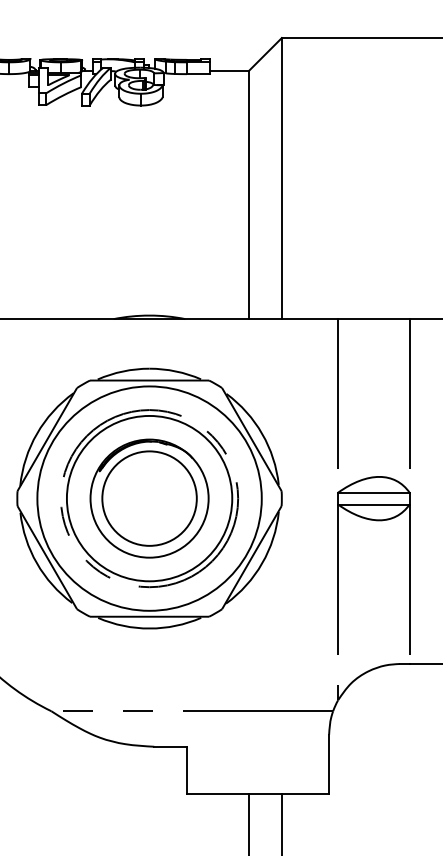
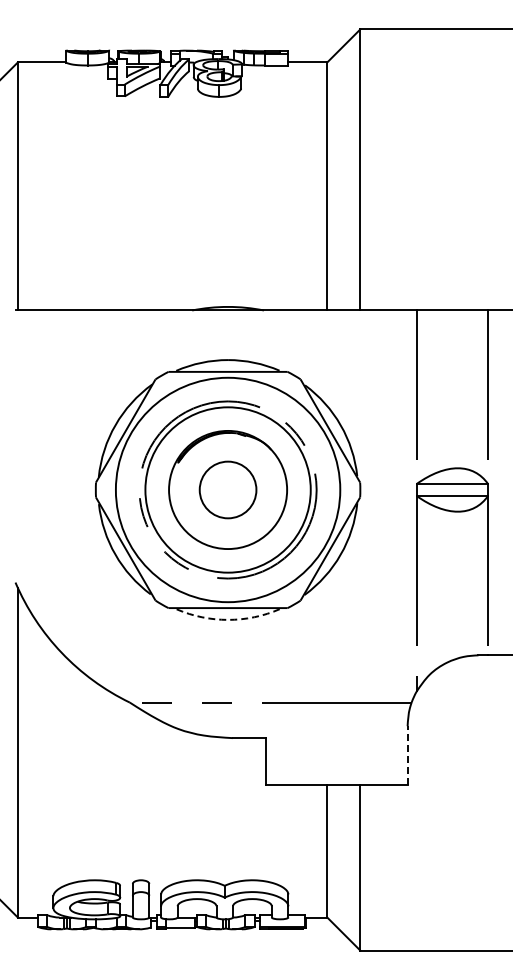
circle: (149, 498) -> (227, 489), size x0.6
arc: (150, 628) -> (228, 619), solid -> dashed
line: (329, 764) -> (407, 755), solid -> dashed

